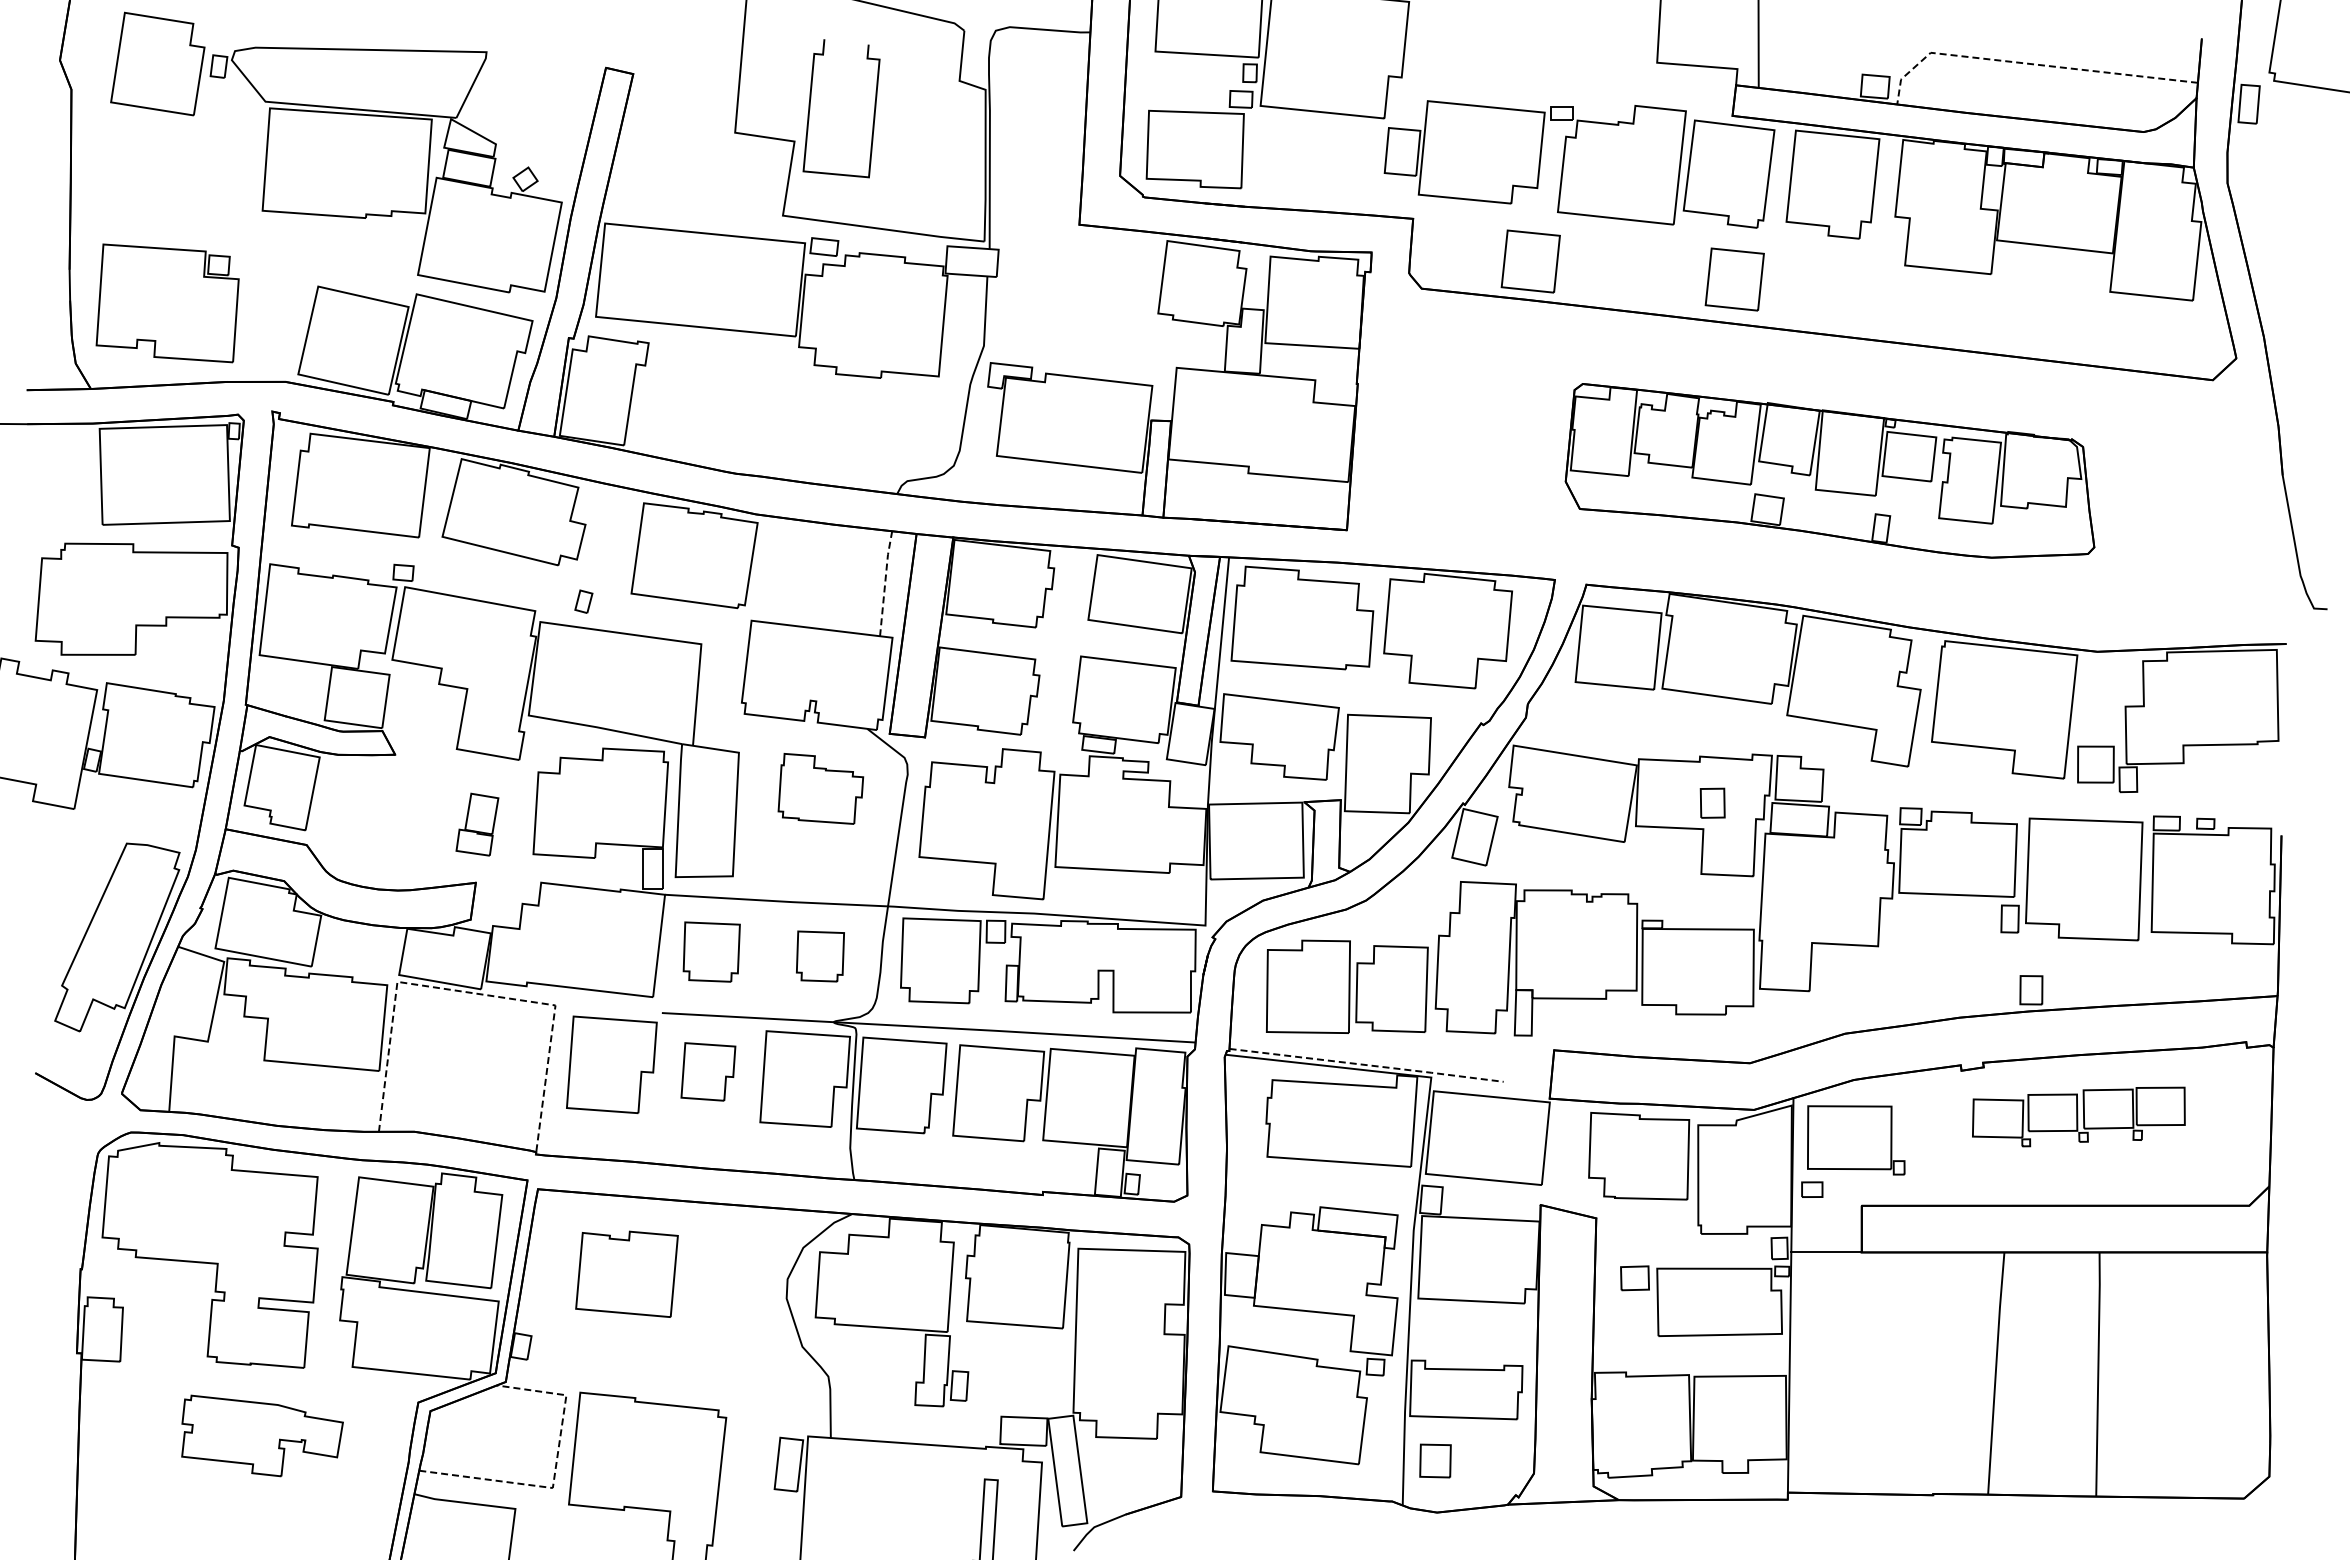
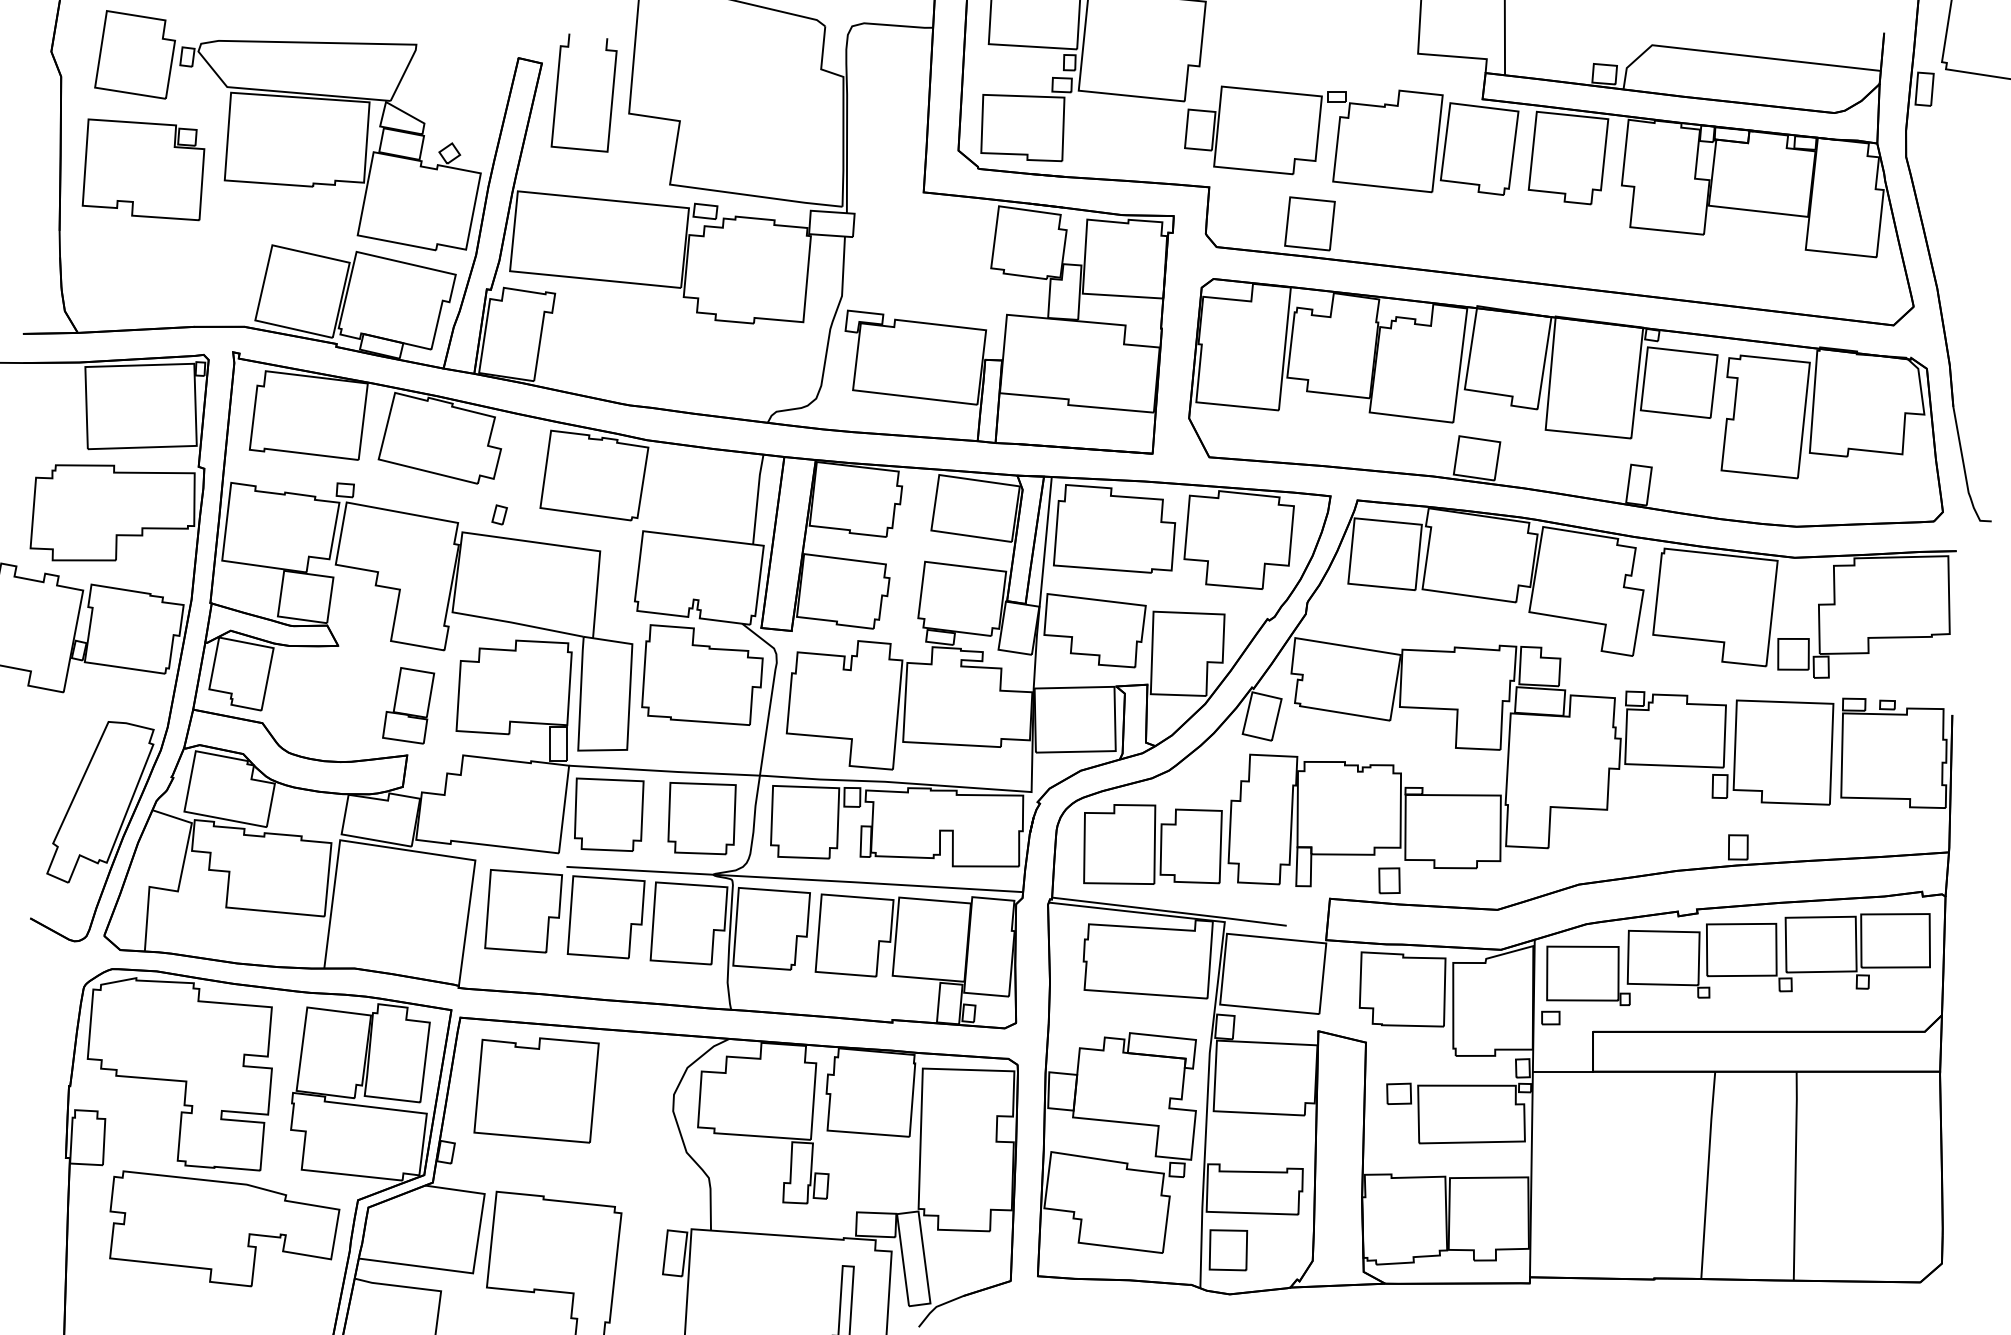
line: (2030, 63) -> (1737, 54), dashed -> solid
curve: (810, 108) -> (557, 92), moved
part: (1734, 279) -> (1484, 239), removed
part: (167, 303) -> (143, 169), moved
part: (1829, 470) -> (1565, 402), size x1.67
line: (885, 582) -> (757, 498), dashed -> solid
part: (820, 788) -> (702, 674), size x1.67
part: (1712, 802) -> (1389, 880), moved
part: (477, 824) -> (408, 705), size x1.43
part: (711, 951) -> (608, 814), size x1.43
part: (820, 956) -> (702, 818), size x1.67
line: (474, 993) -> (406, 850), dashed -> solid
line: (1367, 1065) -> (1170, 911), dashed -> solid
part: (708, 1071) -> (606, 916), size x1.67
part: (2078, 1116) -> (1778, 955), size x1.67
part: (626, 1274) -> (536, 1090), size x1.43
part: (262, 1435) -> (224, 1228), size x1.67
part: (1435, 1460) -> (1228, 1249), size x1.43
line: (555, 1473) -> (475, 1260), dashed -> solid

